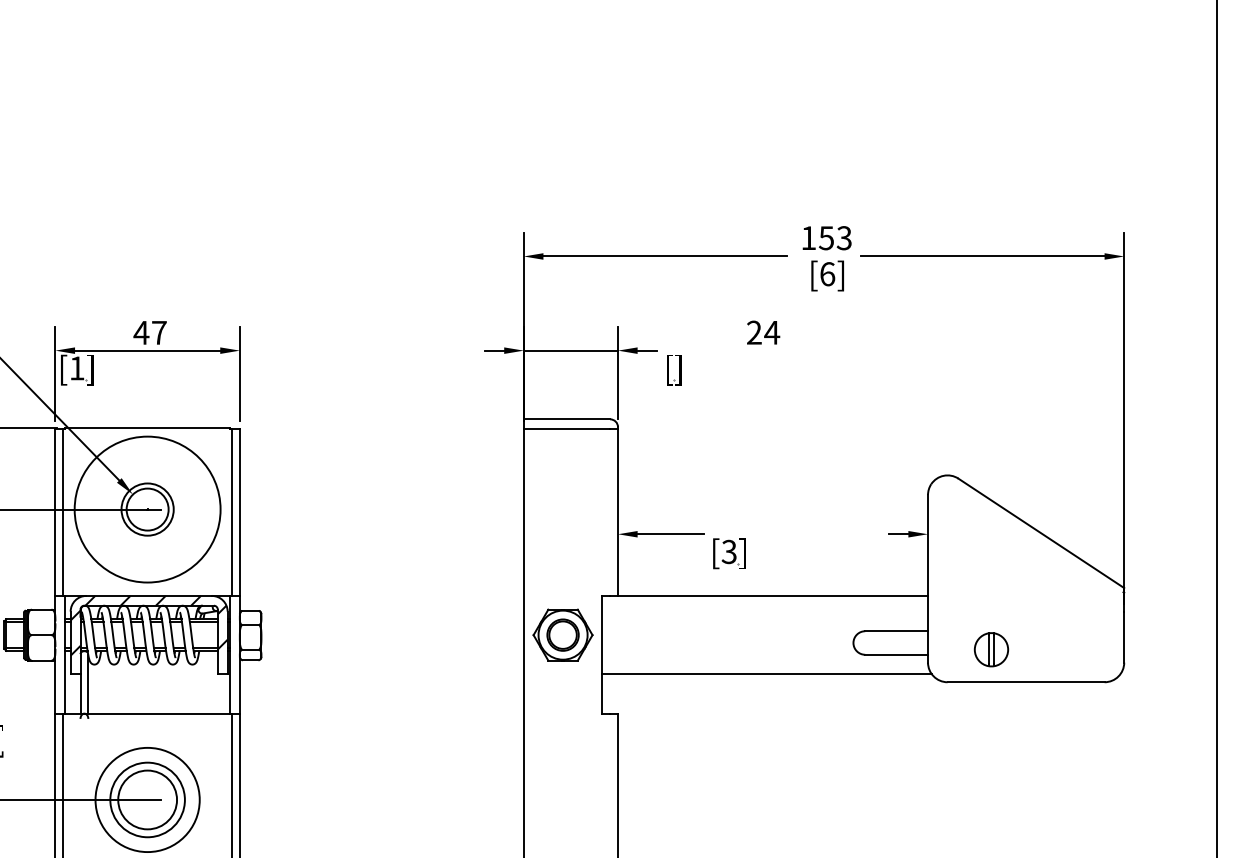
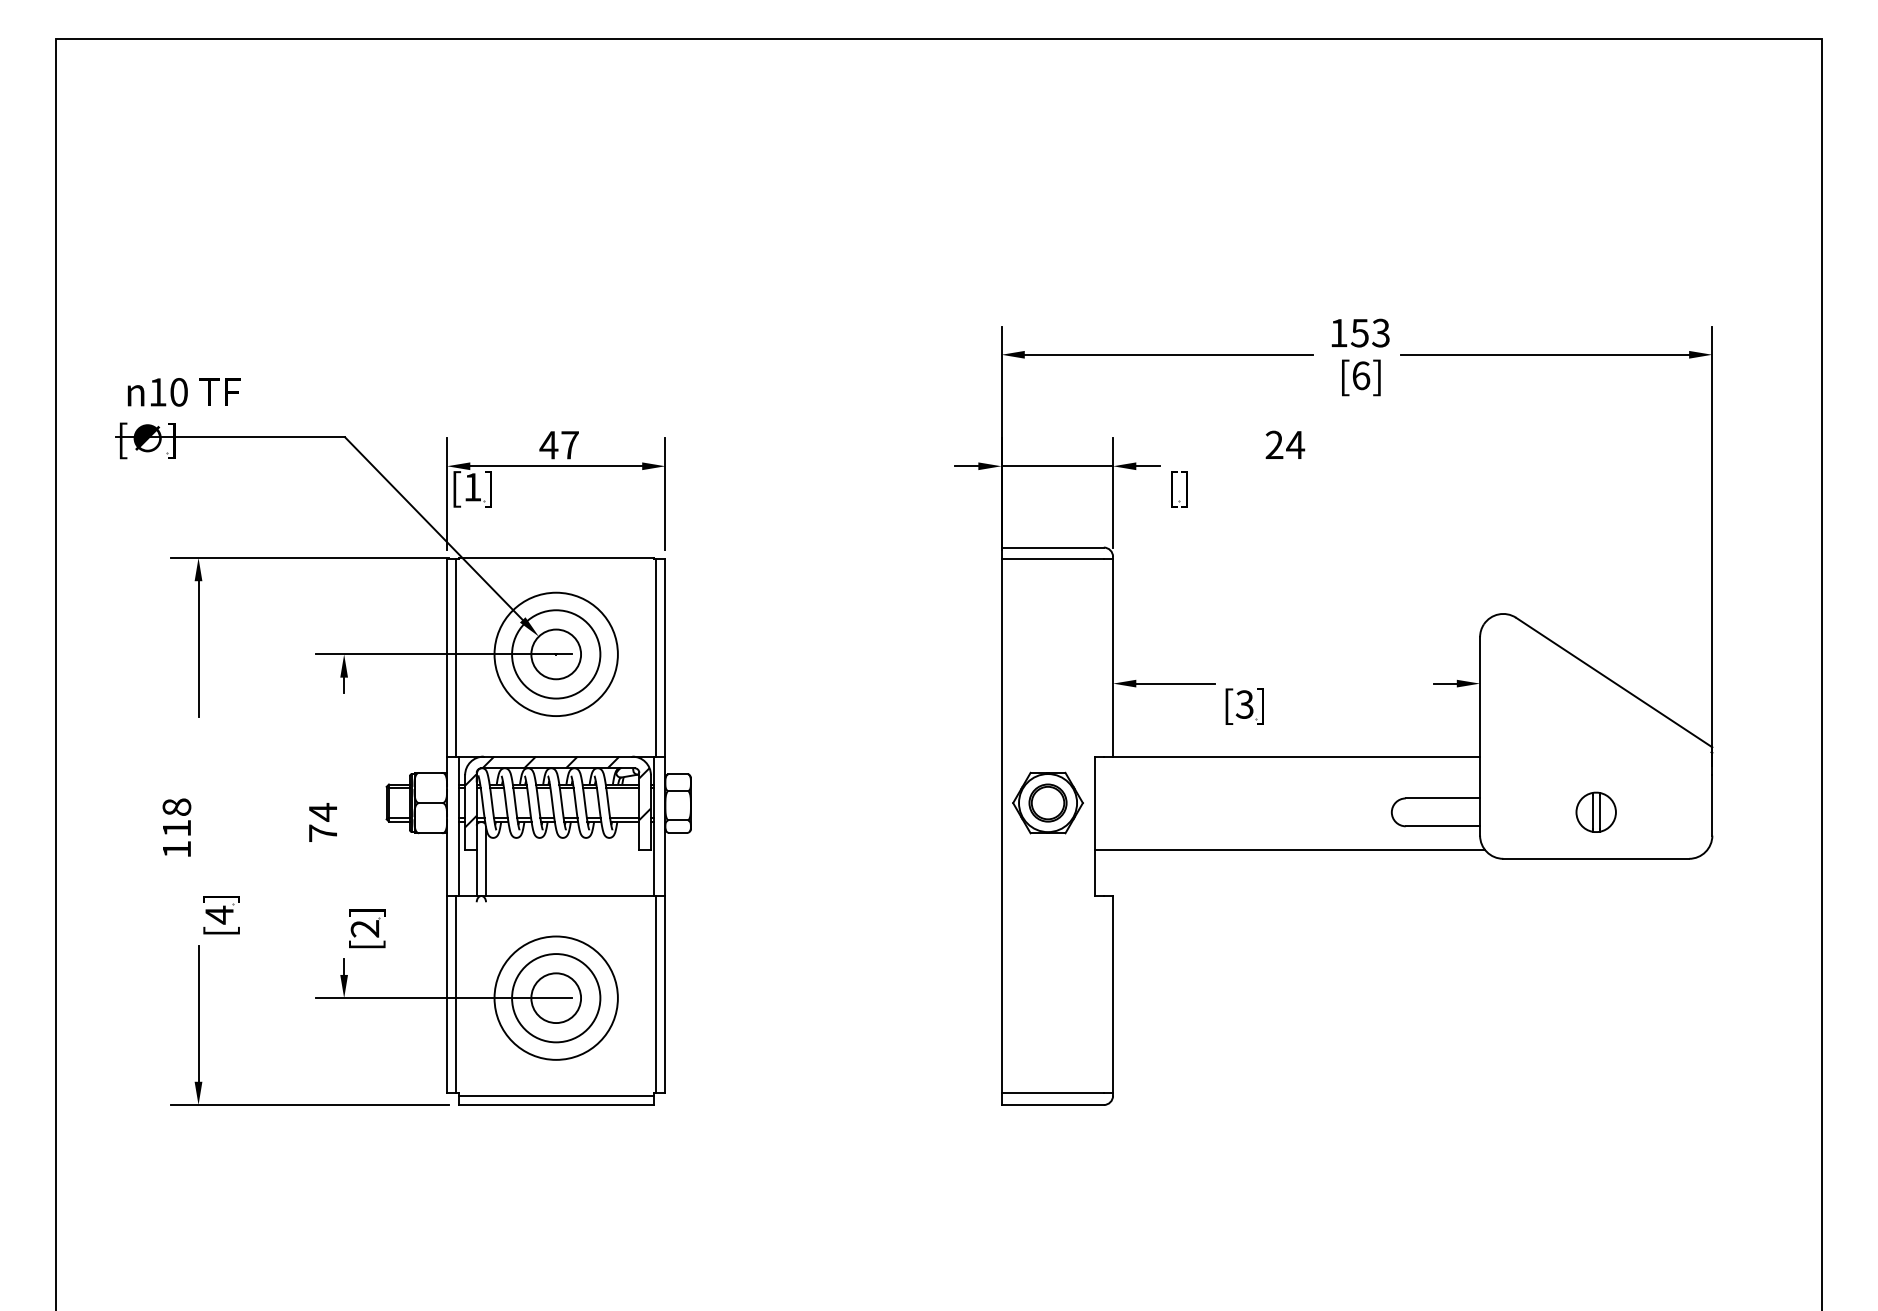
circle: (147, 509) -> (555, 654), size x0.71
circle: (147, 509) -> (556, 654), size x1.43
part: (990, 649) -> (1595, 811), moved
circle: (147, 800) -> (556, 998), size x0.71

